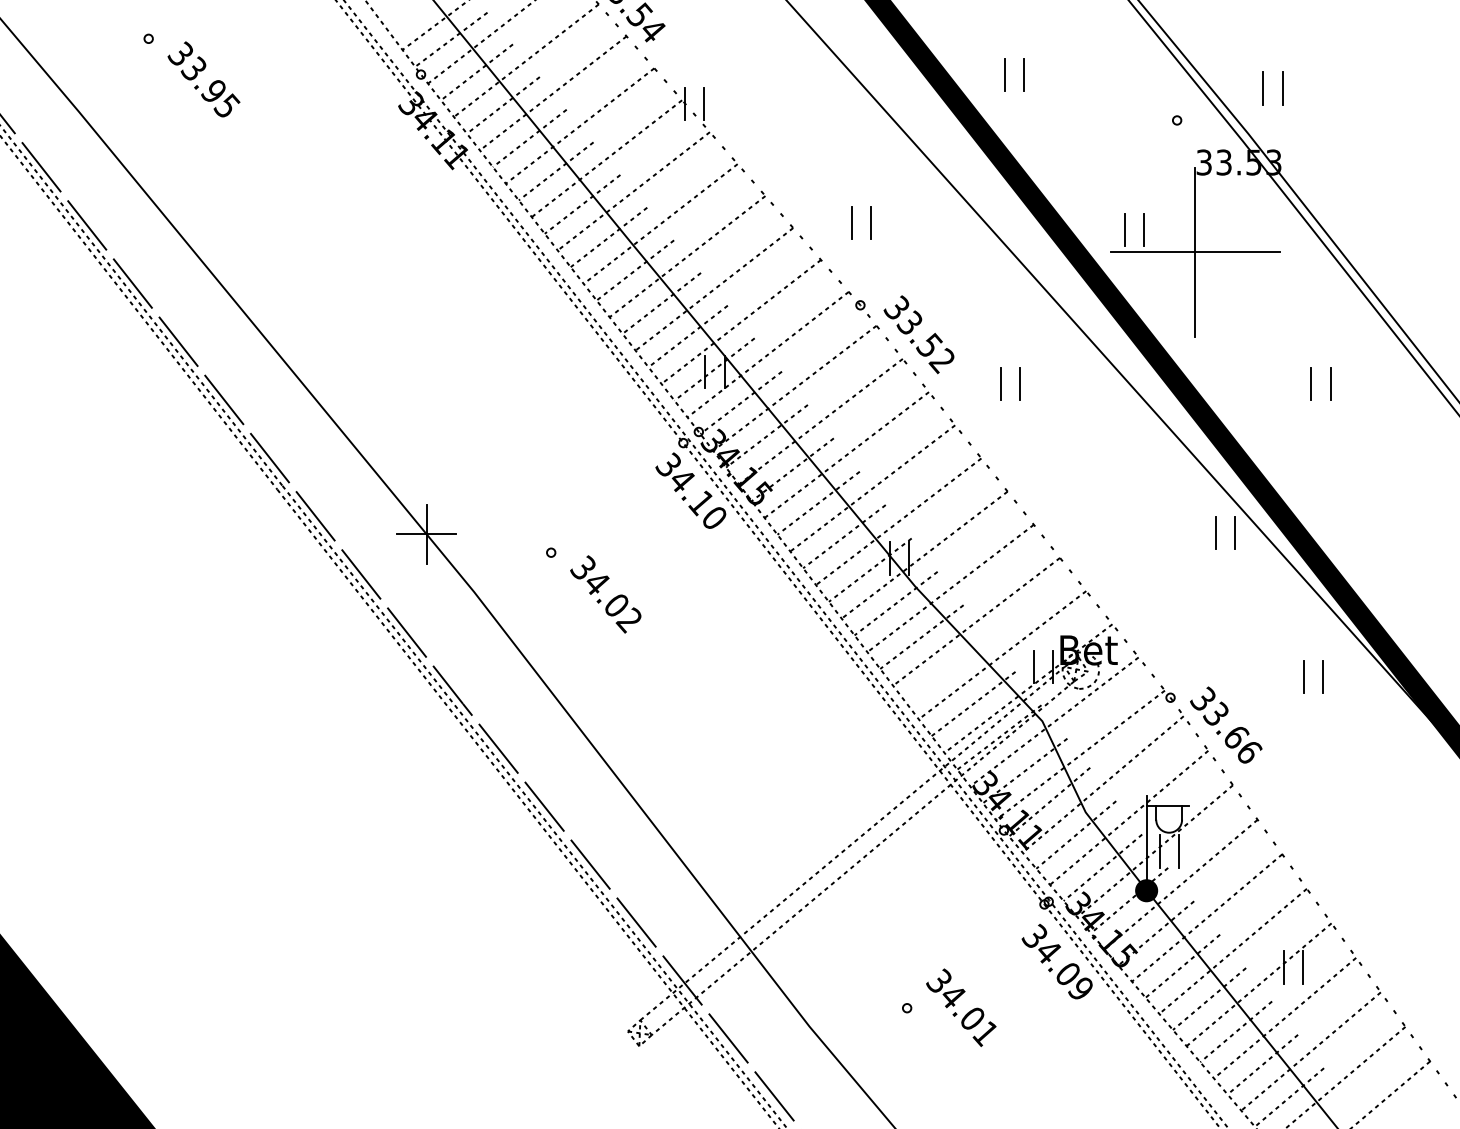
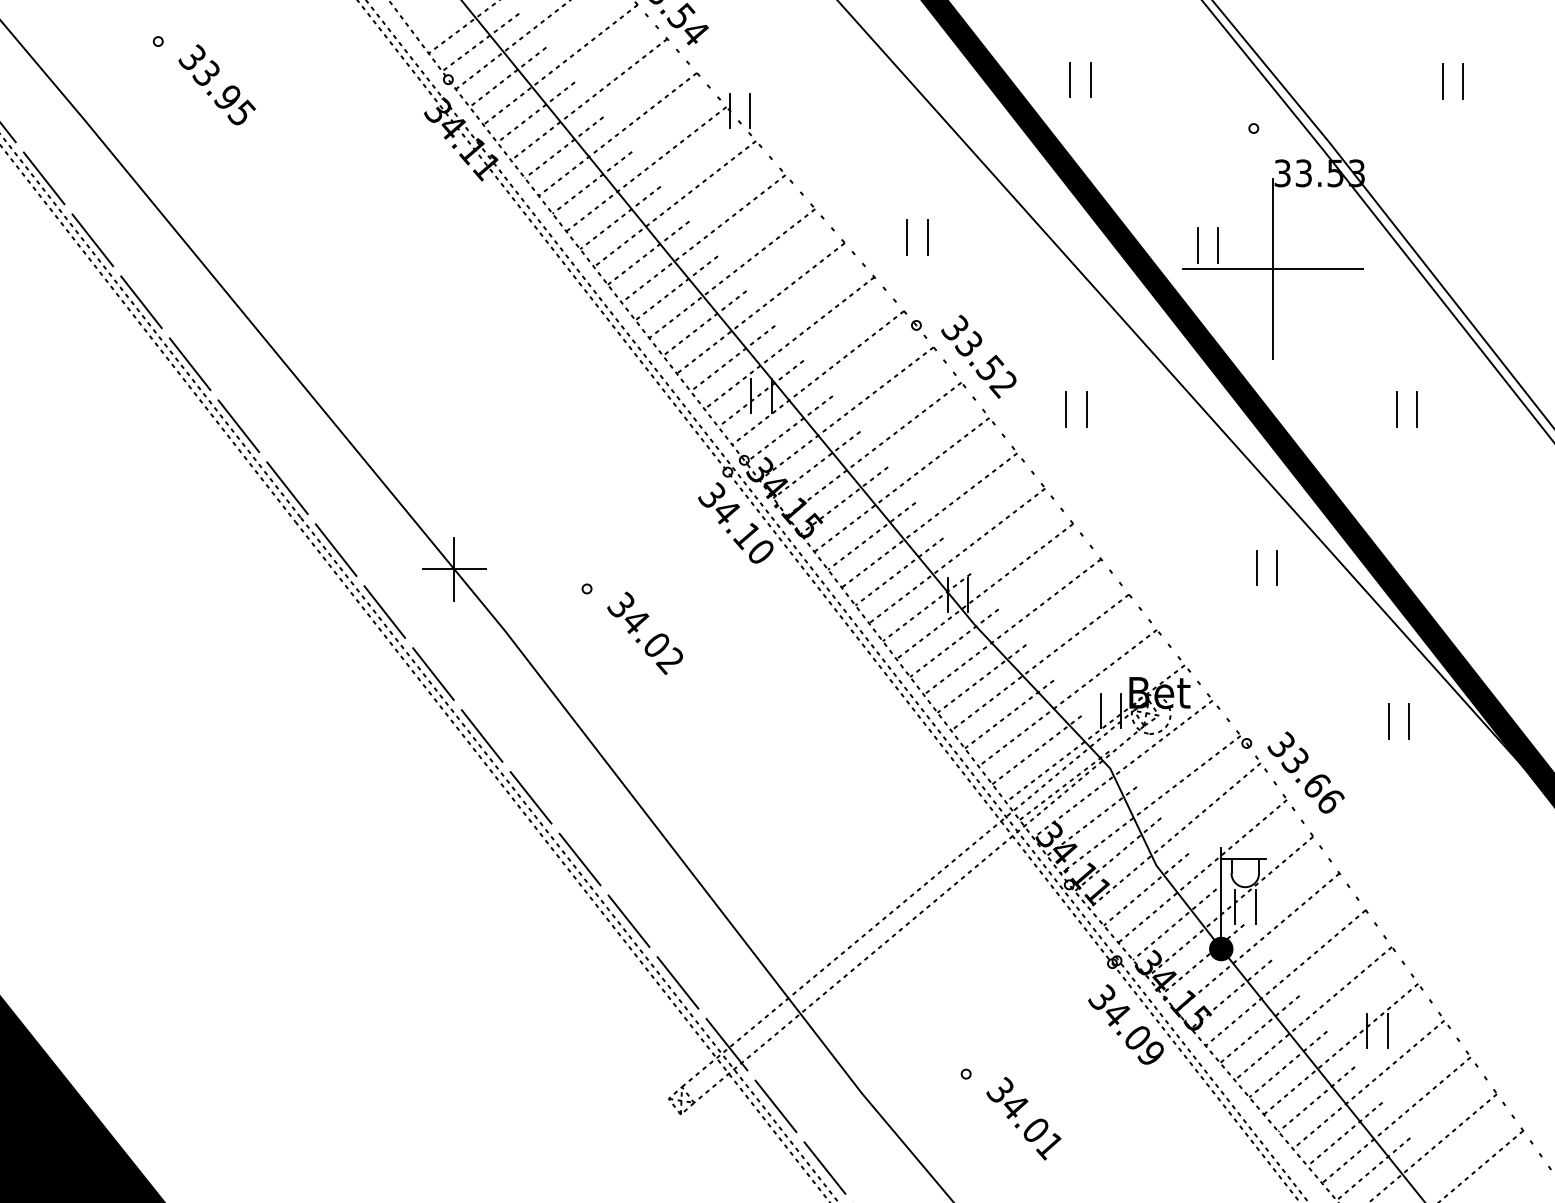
part: (1264, 88) -> (1443, 81), moved
part: (1216, 532) -> (1257, 567), moved
line: (946, 670) -> (1008, 714), added
text: (960, 1007) -> (1023, 1118), moved

